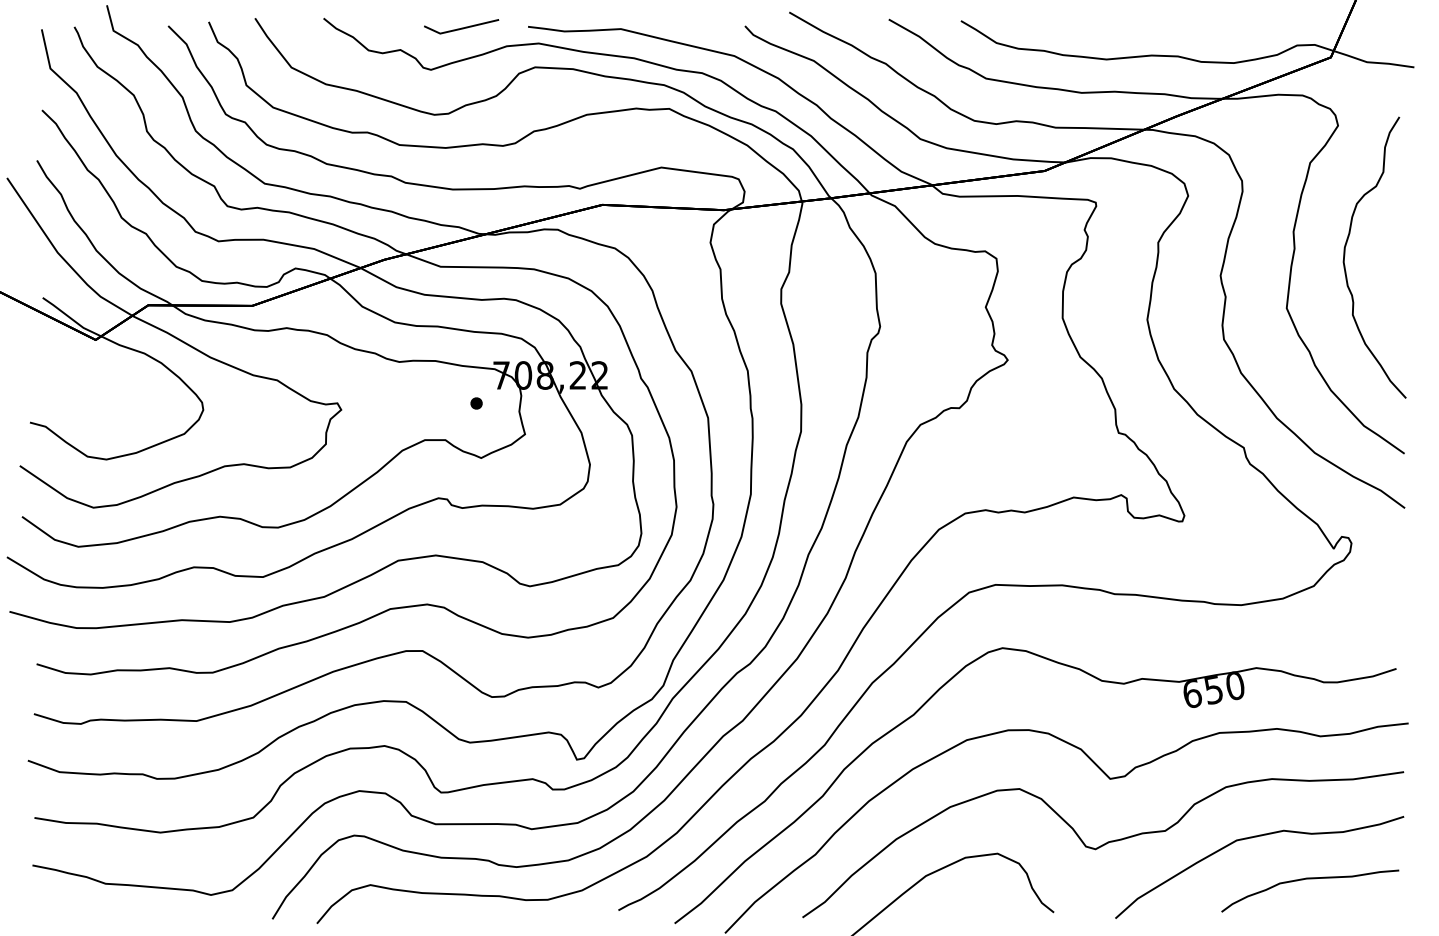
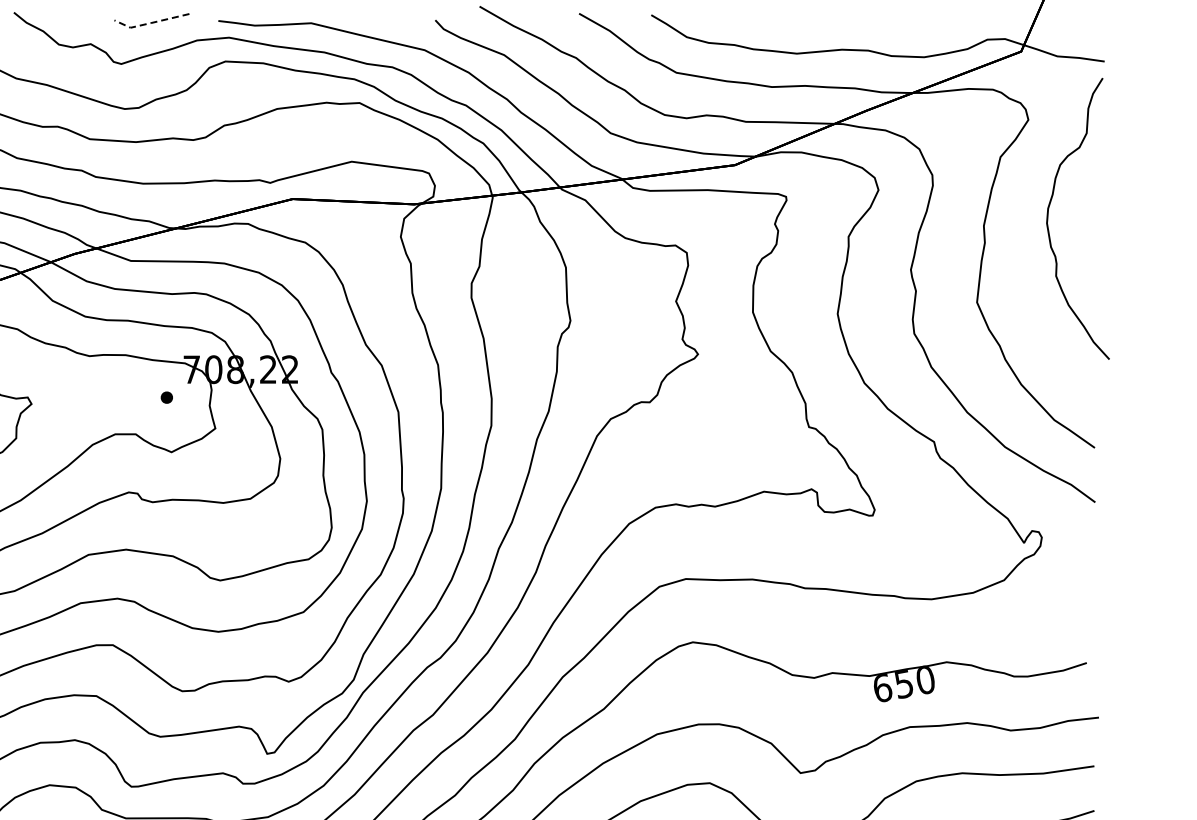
line: (460, 28) -> (150, 22), solid -> dashed
curve: (1345, 255) -> (1048, 216), moved

